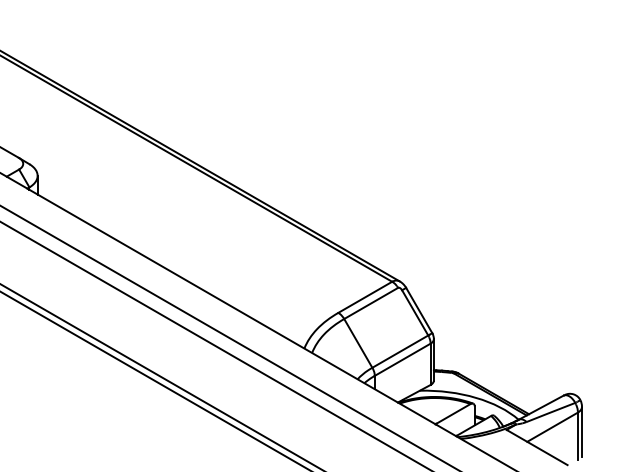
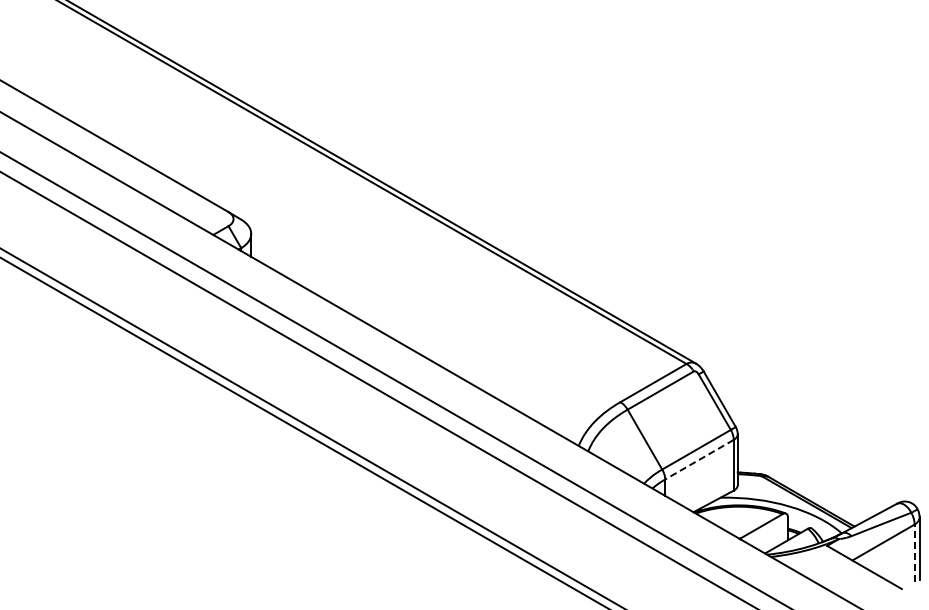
line: (402, 359) -> (699, 459), solid -> dashed
line: (577, 436) -> (914, 553), solid -> dashed

